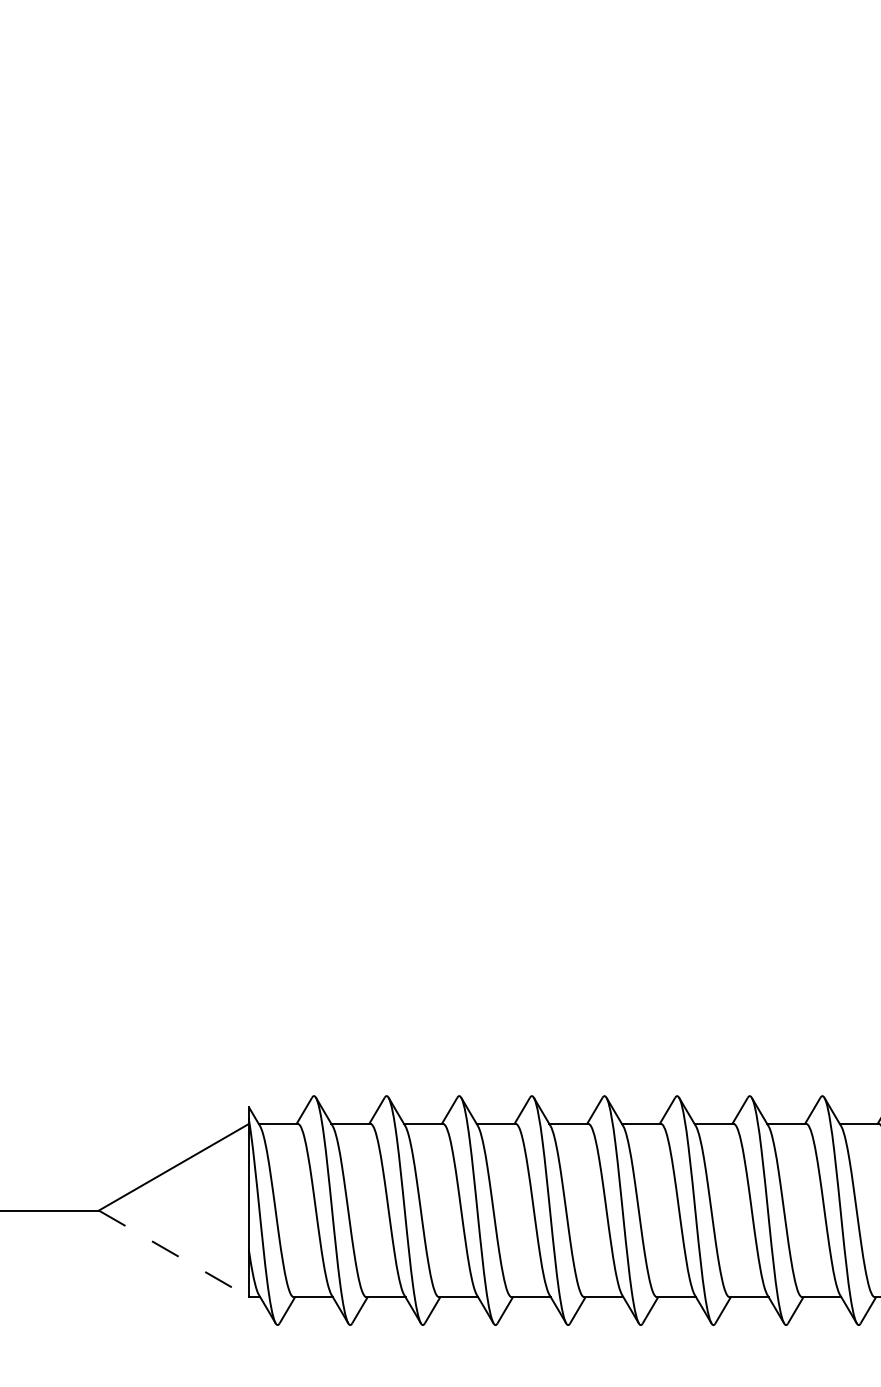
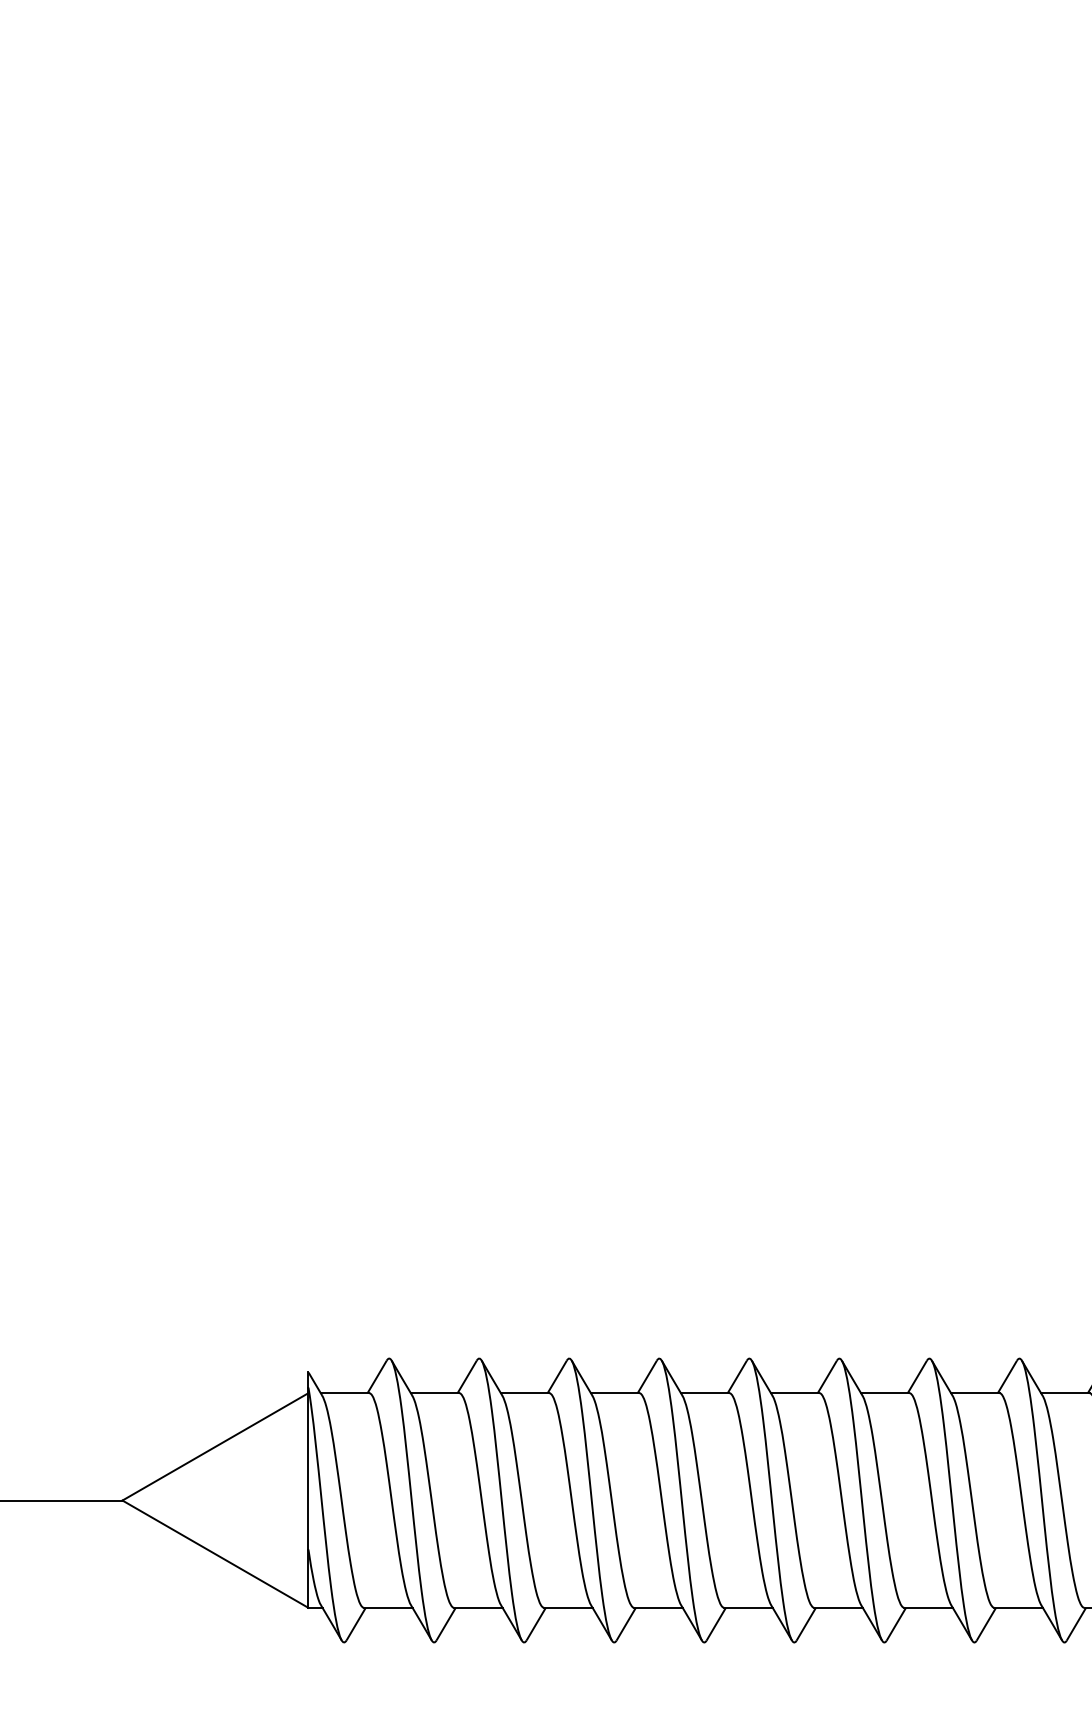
line: (173, 1253) -> (215, 1553), dashed -> solid

